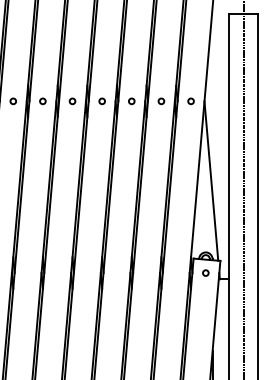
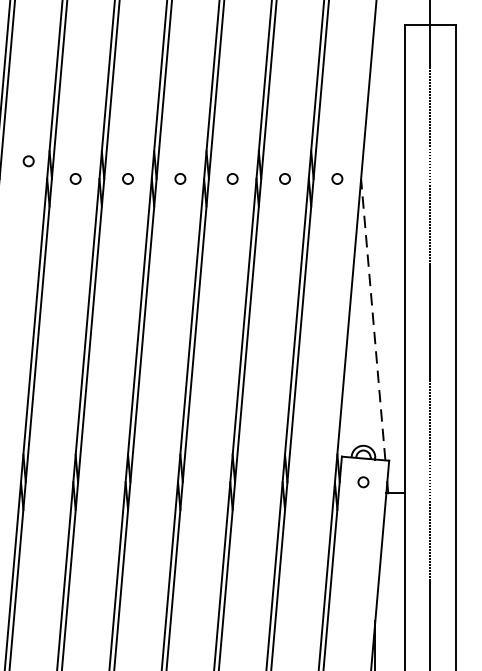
circle: (12, 101) -> (27, 161), moved
line: (211, 181) -> (373, 320), solid -> dashed

